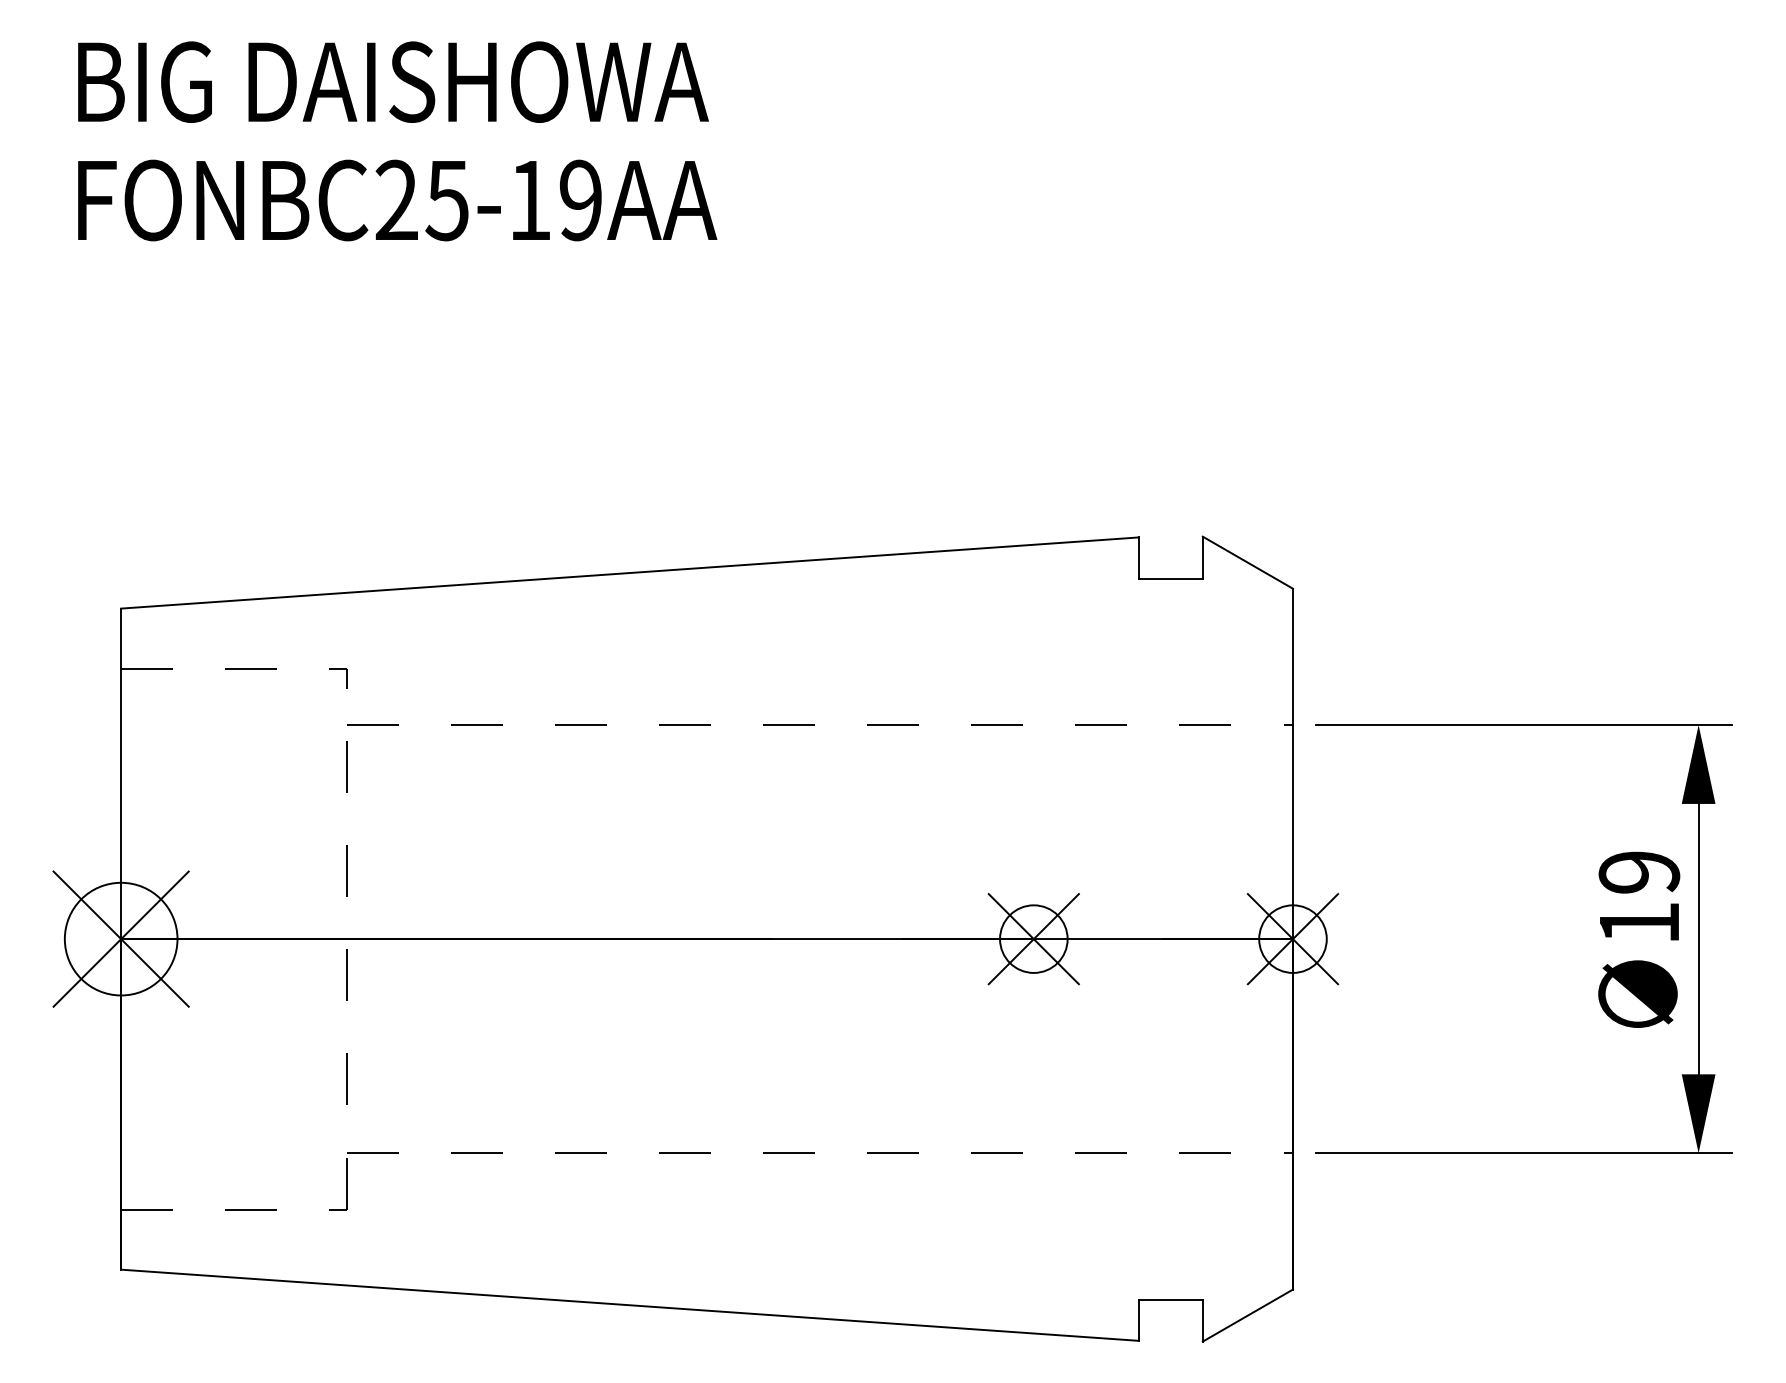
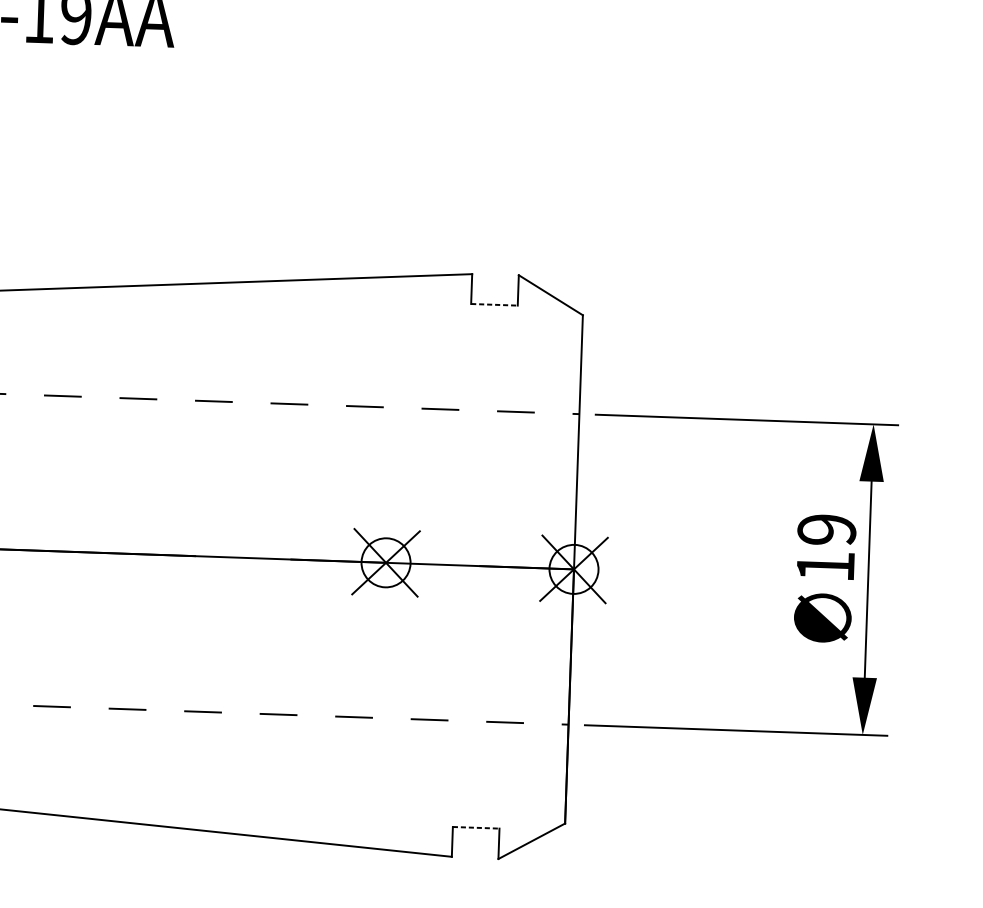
line: (1171, 578) -> (495, 304), solid -> dashed
line: (1171, 1299) -> (476, 827), solid -> dashed

